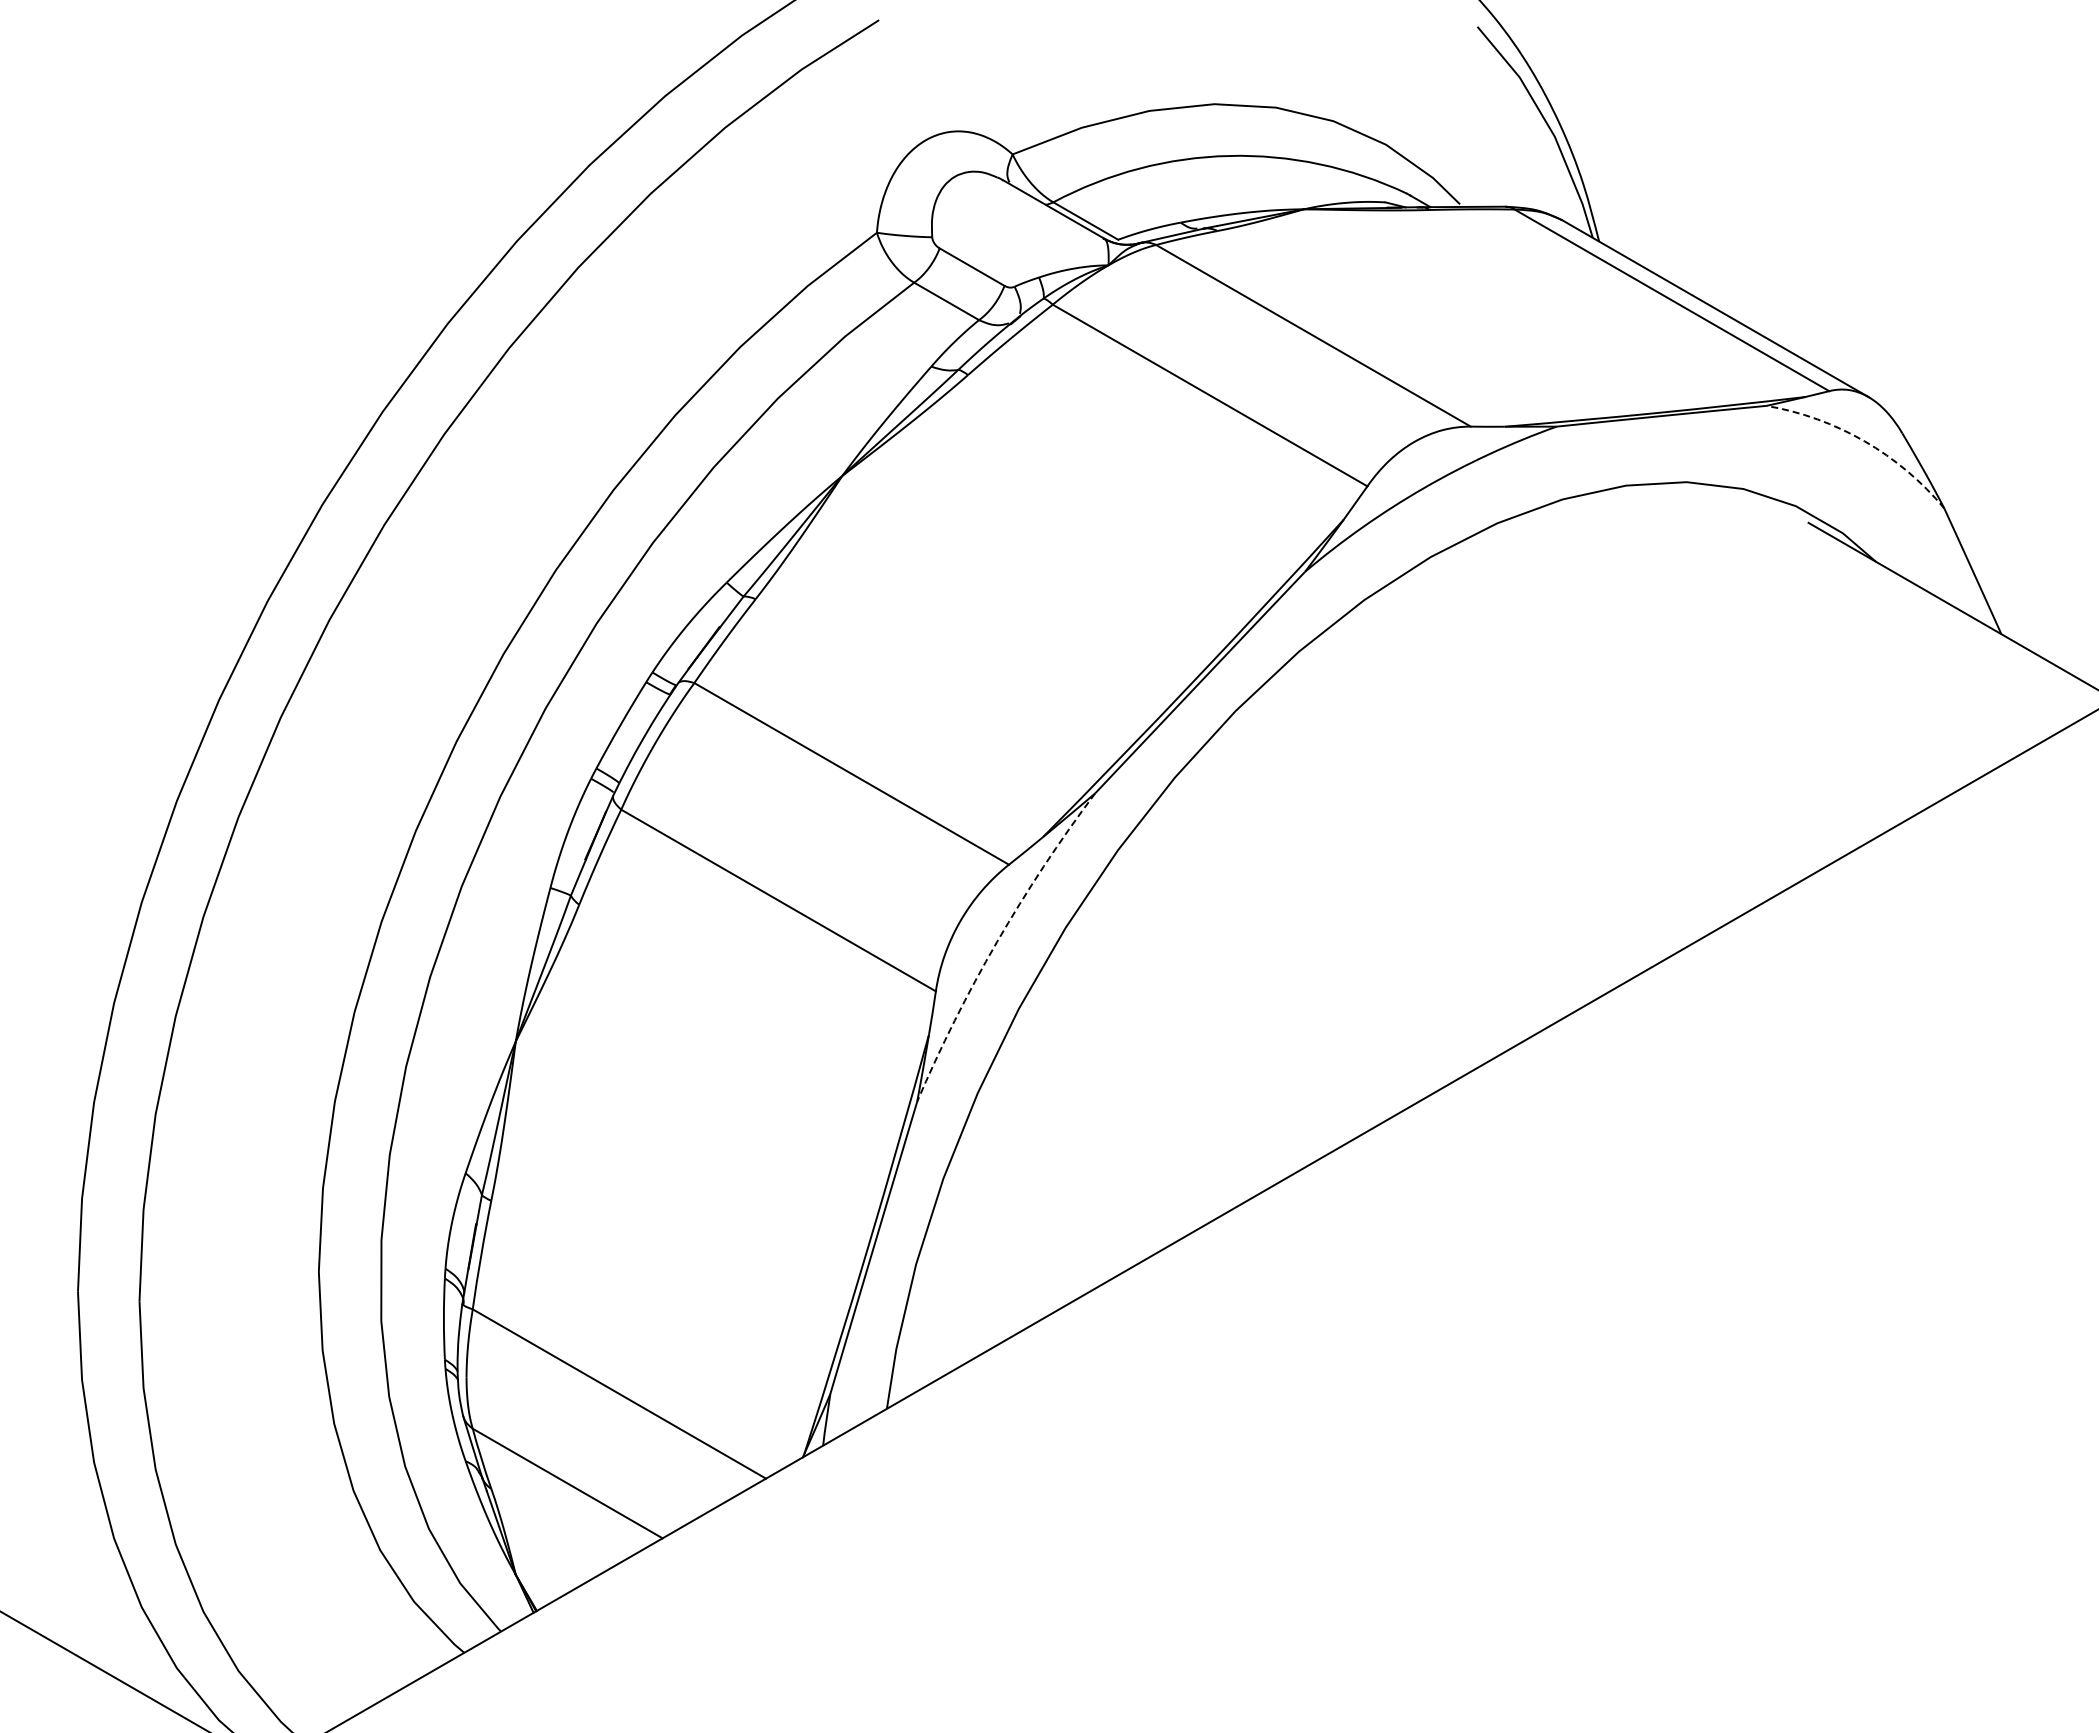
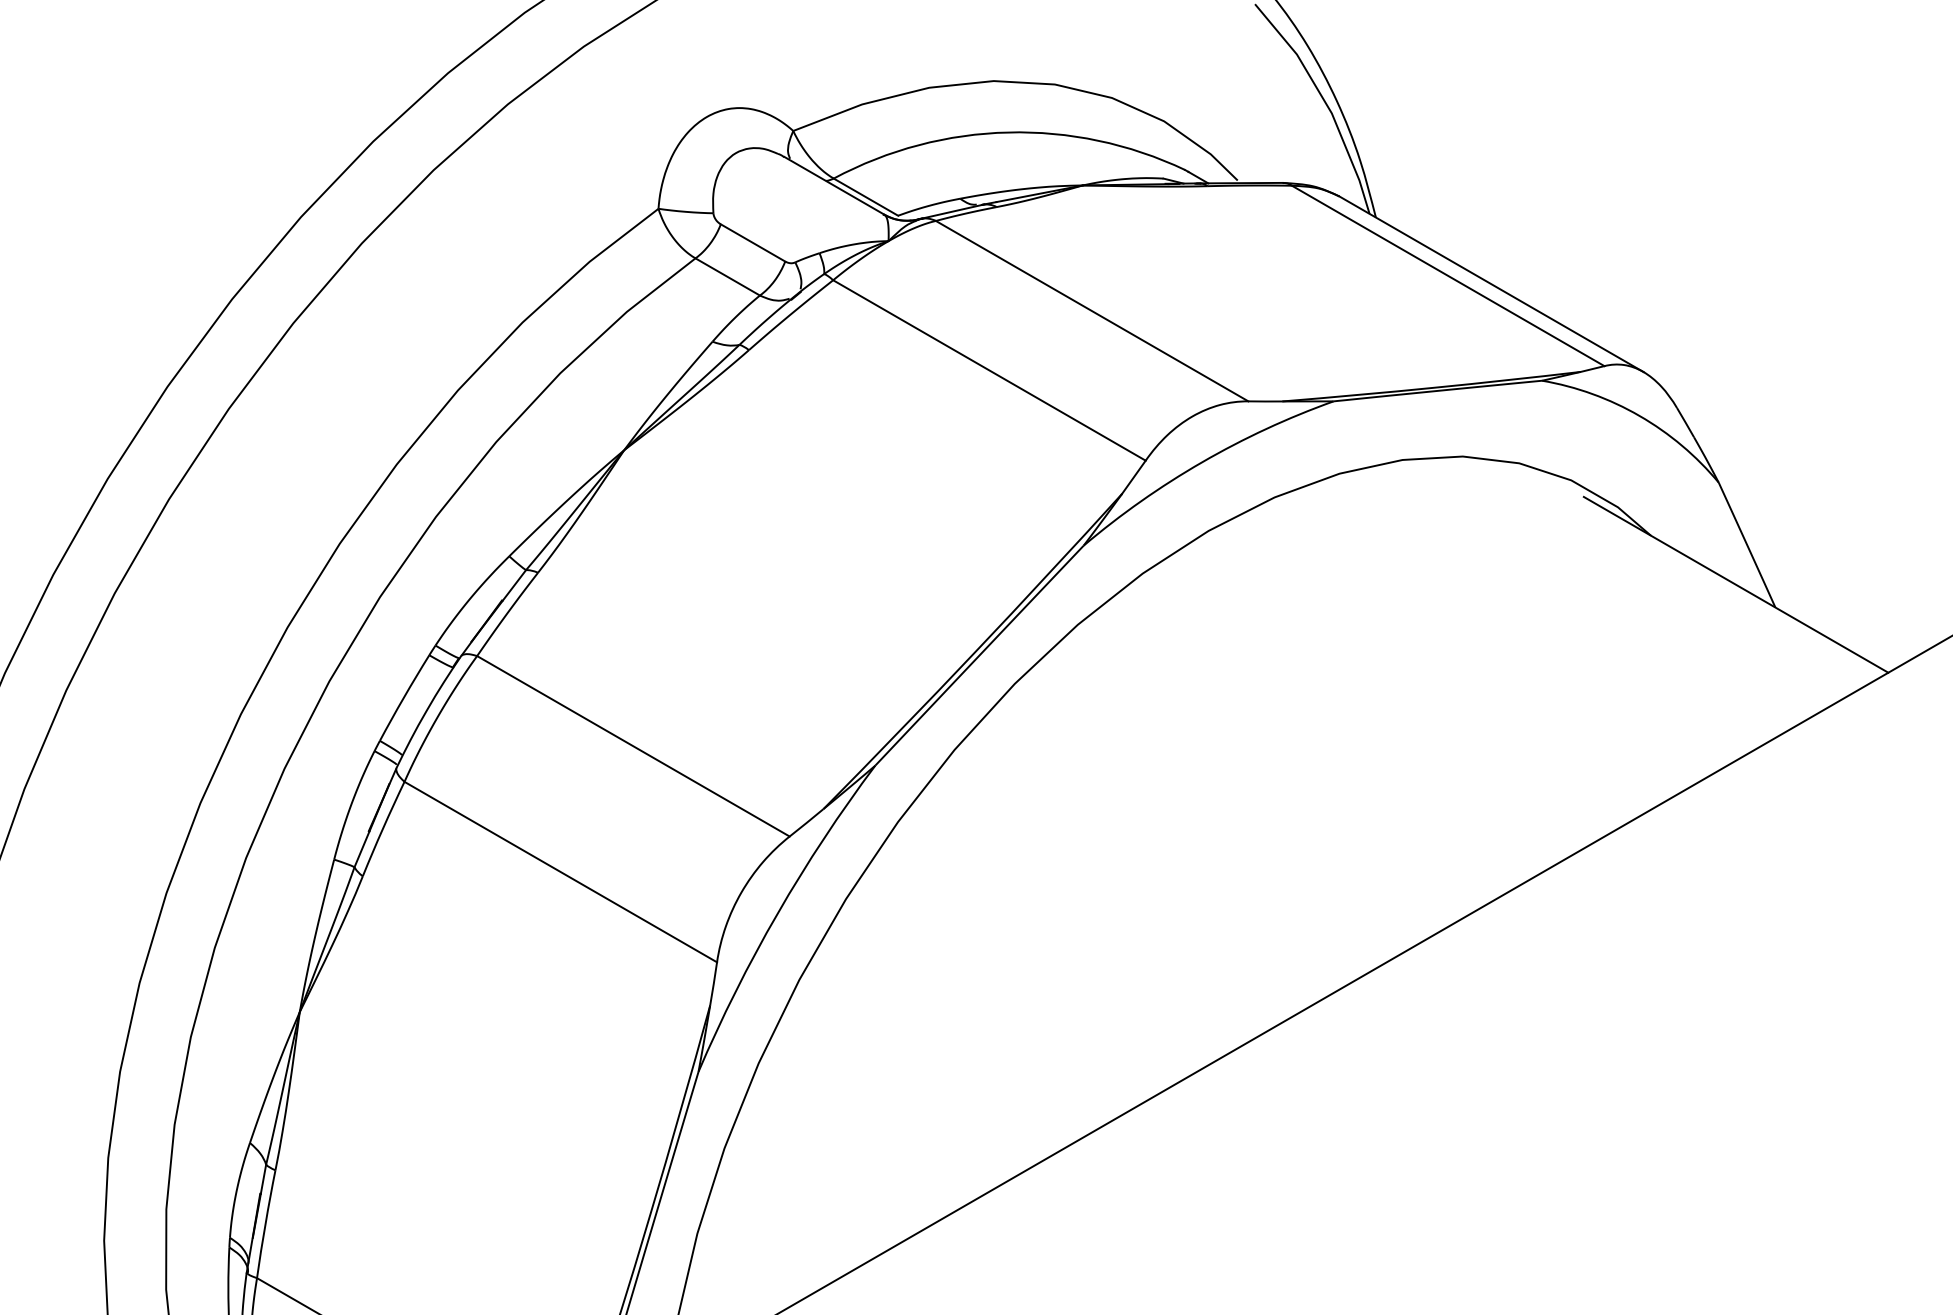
arc: (1864, 441) -> (1639, 416), dashed -> solid
arc: (996, 942) -> (777, 913), dashed -> solid

